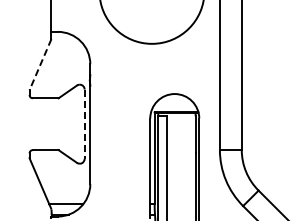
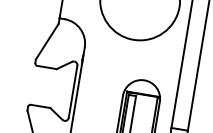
line: (40, 64) -> (47, 41), dashed -> solid
line: (84, 124) -> (72, 92), dashed -> solid

